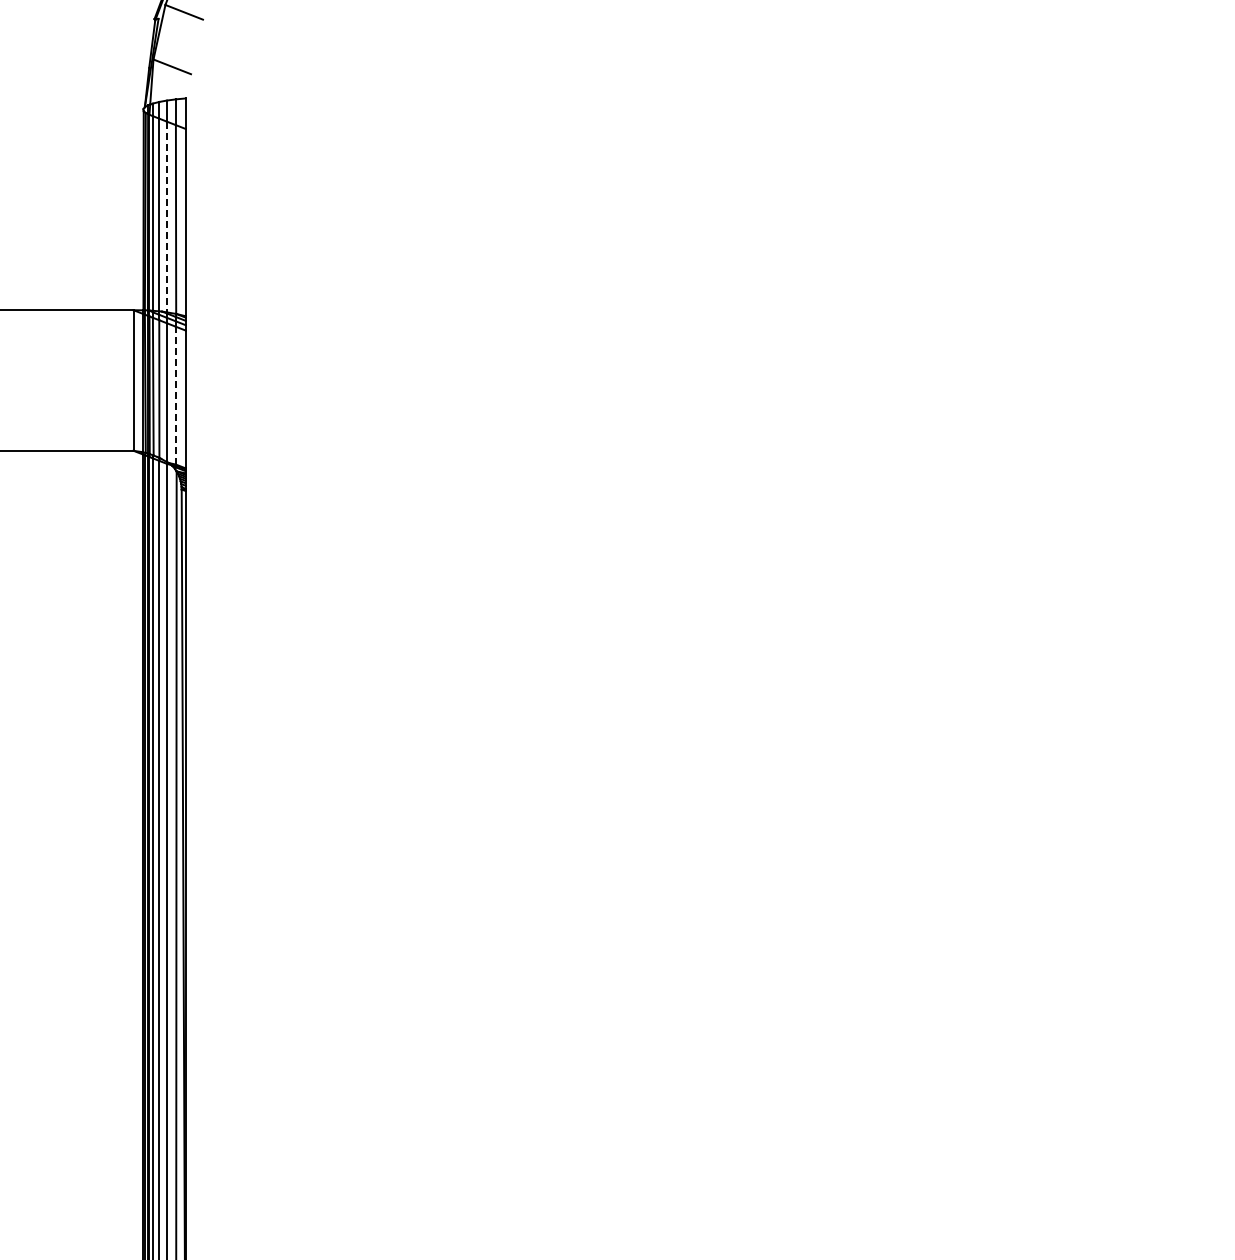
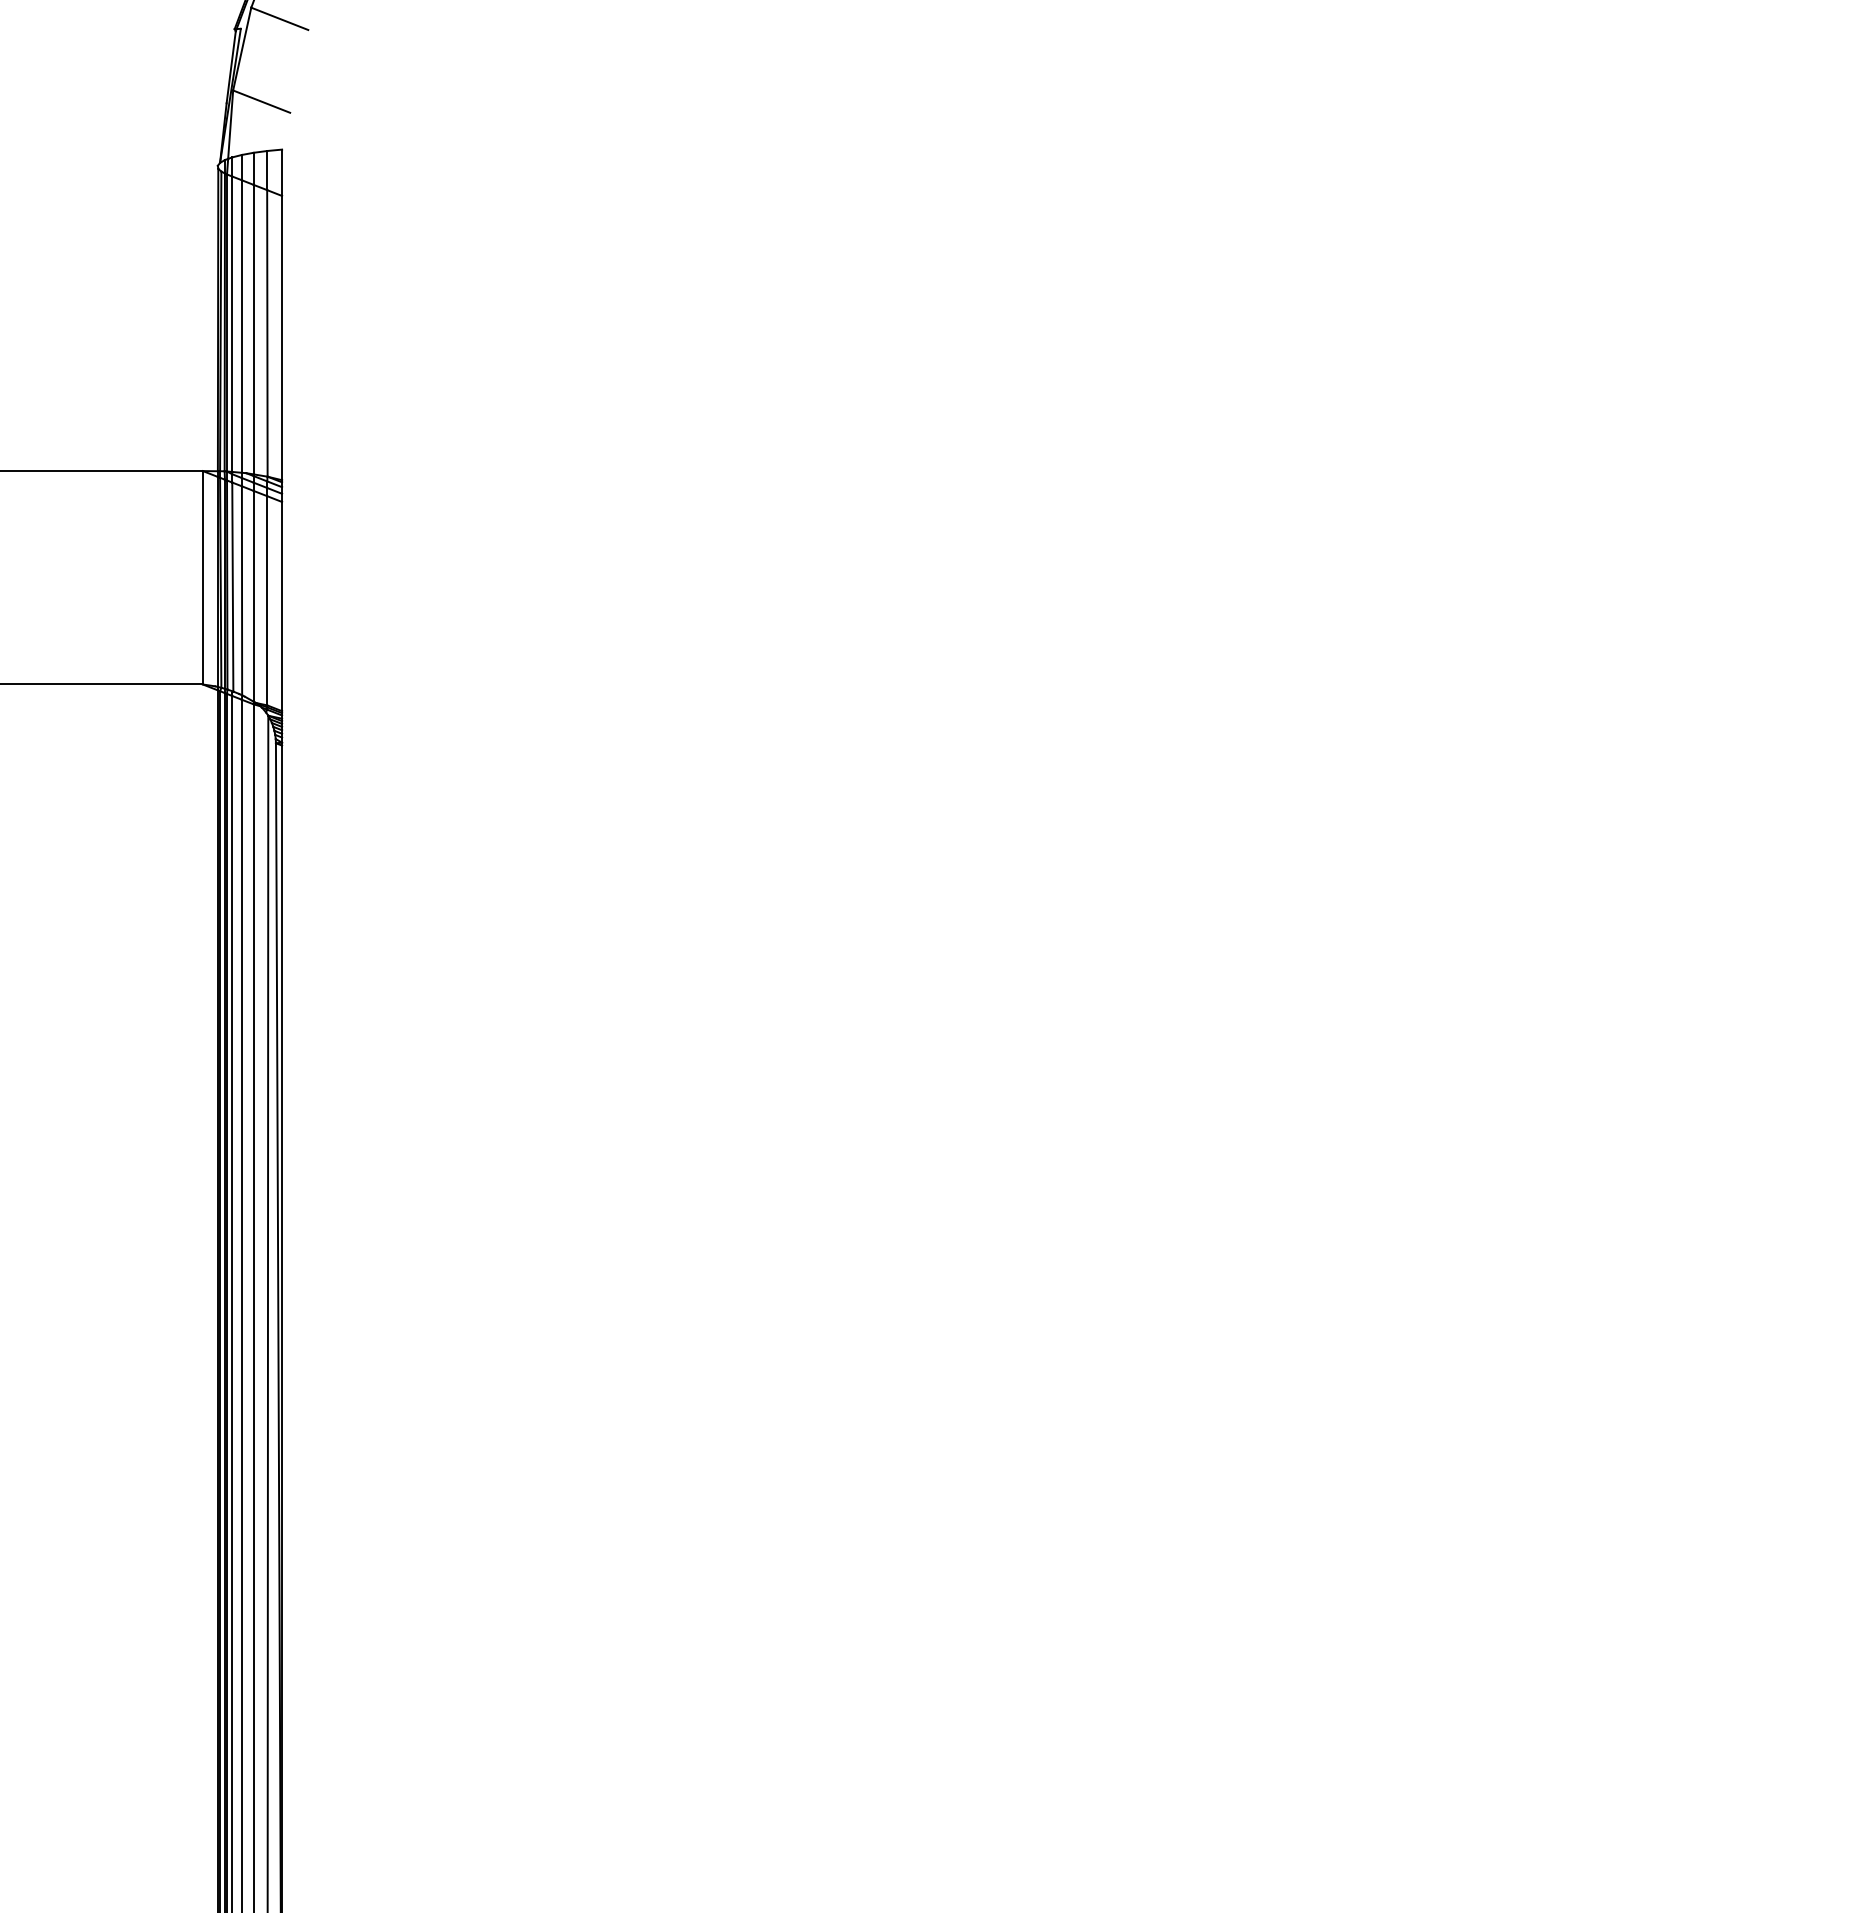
line: (166, 217) -> (252, 330), dashed -> solid
line: (175, 395) -> (266, 600), dashed -> solid

